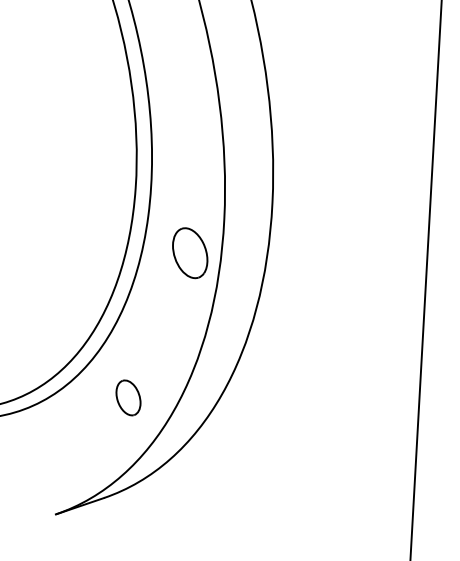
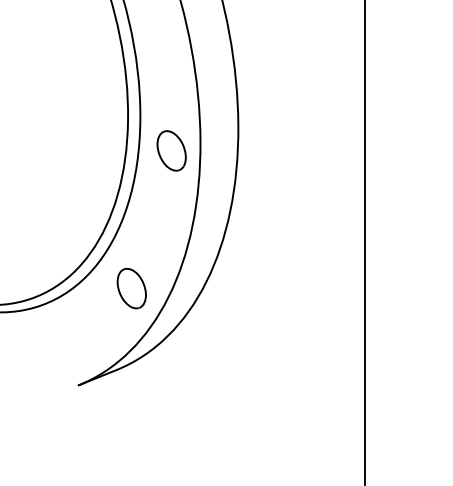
part: (190, 252) -> (171, 150), moved
part: (128, 397) -> (131, 288), size x1.43

